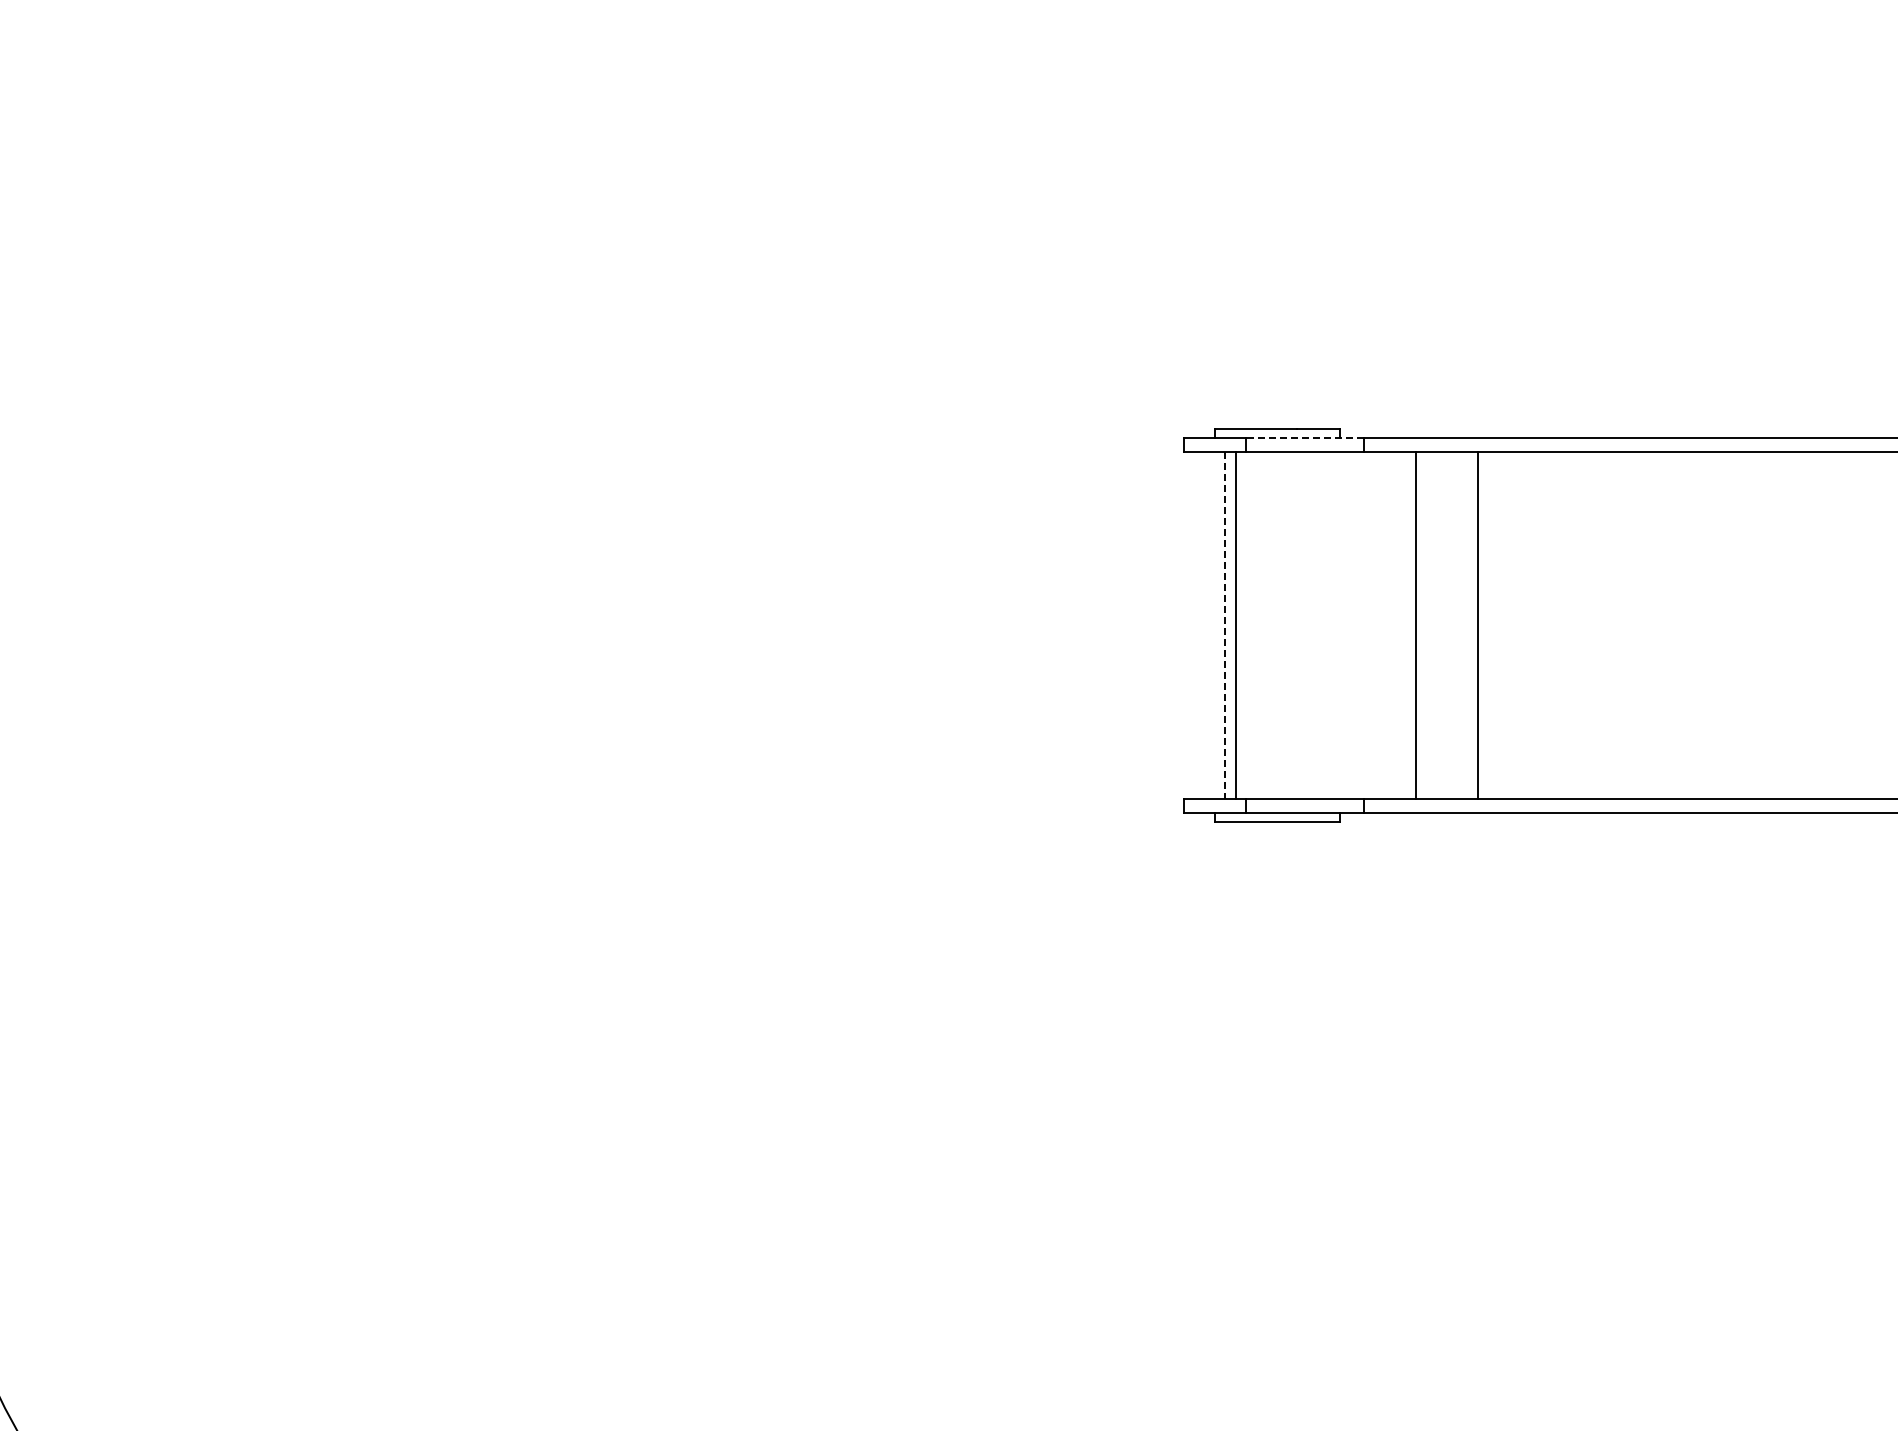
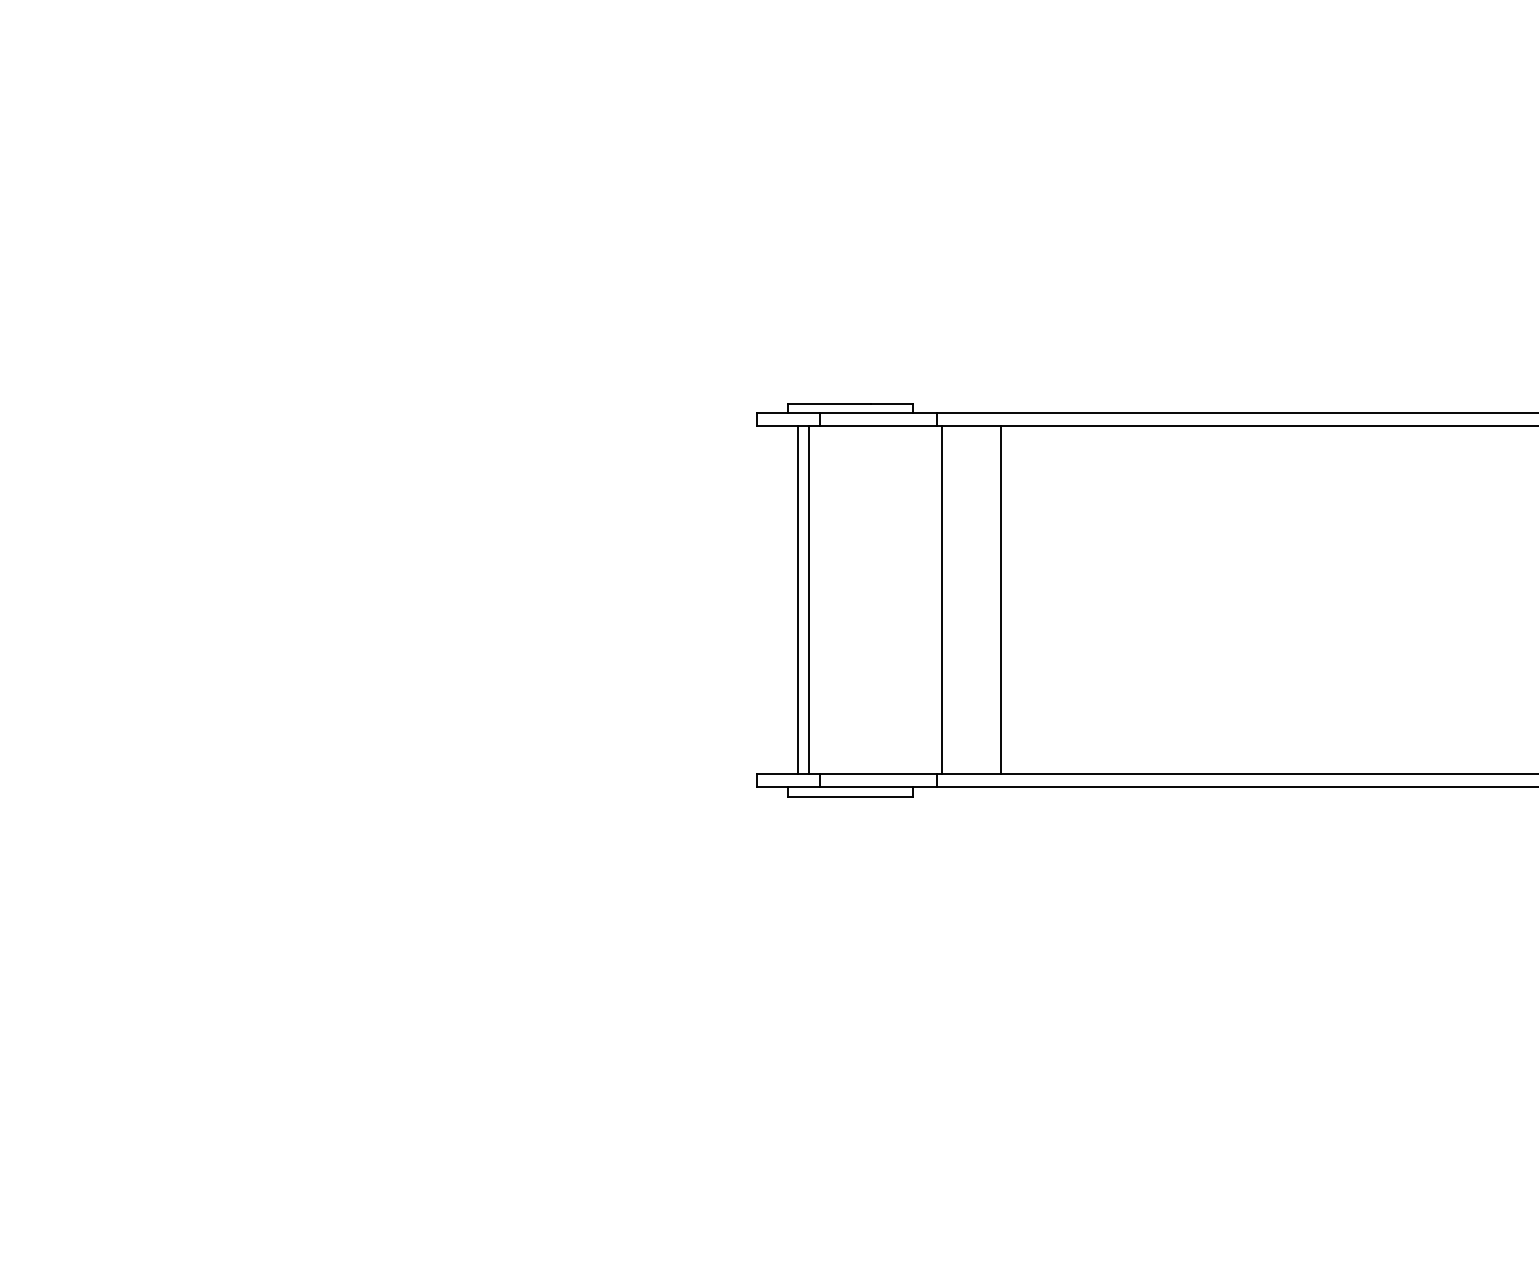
line: (1305, 438) -> (878, 413), dashed -> solid
line: (1225, 625) -> (798, 600), dashed -> solid
line: (1416, 625) -> (942, 600), moved
line: (1478, 625) -> (1001, 600), moved

